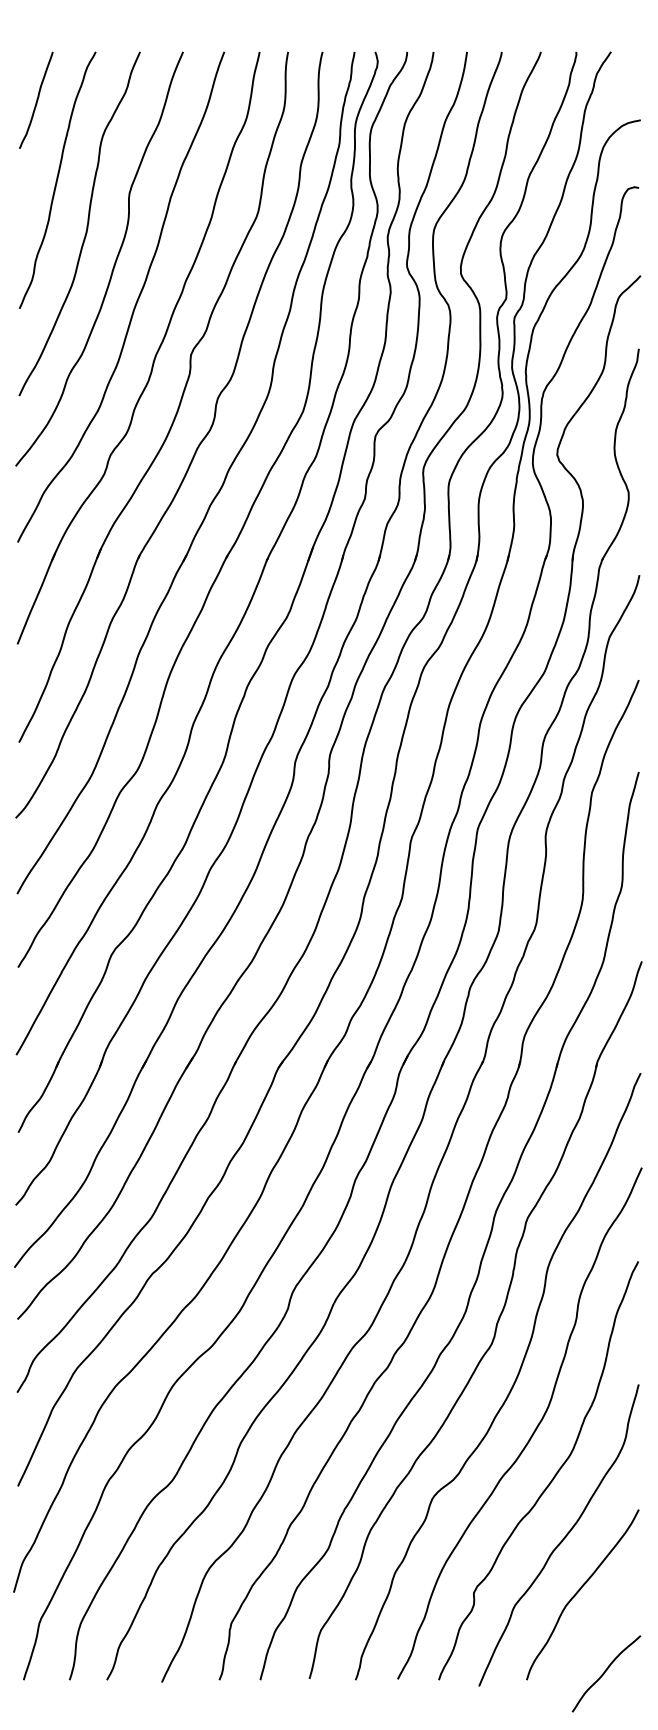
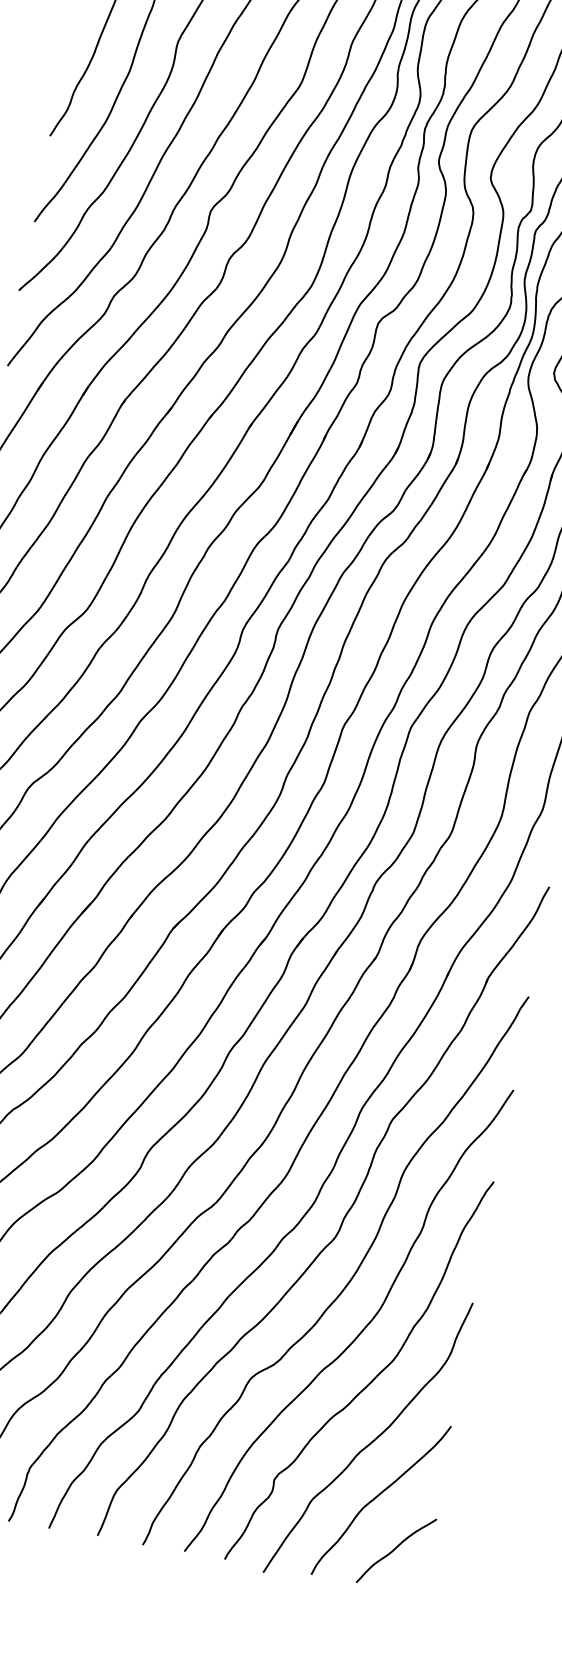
curve: (605, 1672) -> (395, 1549), moved

